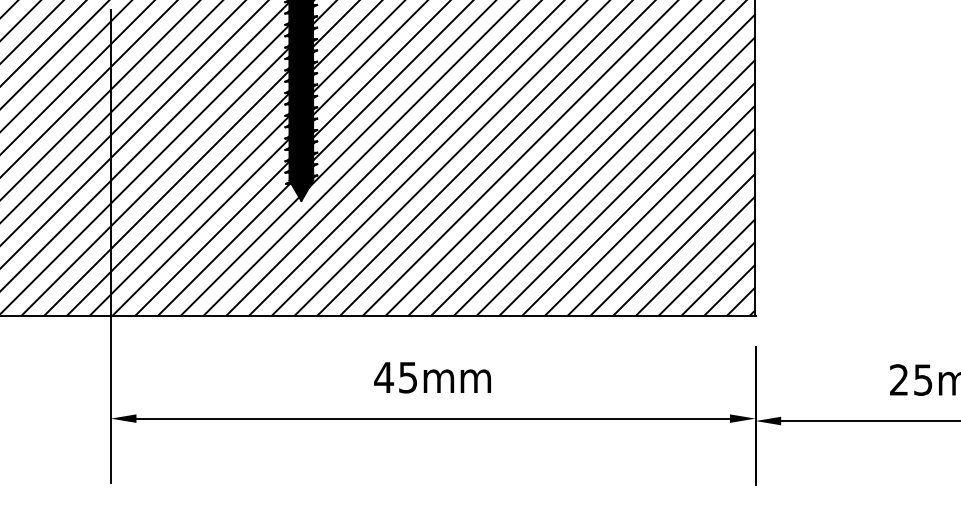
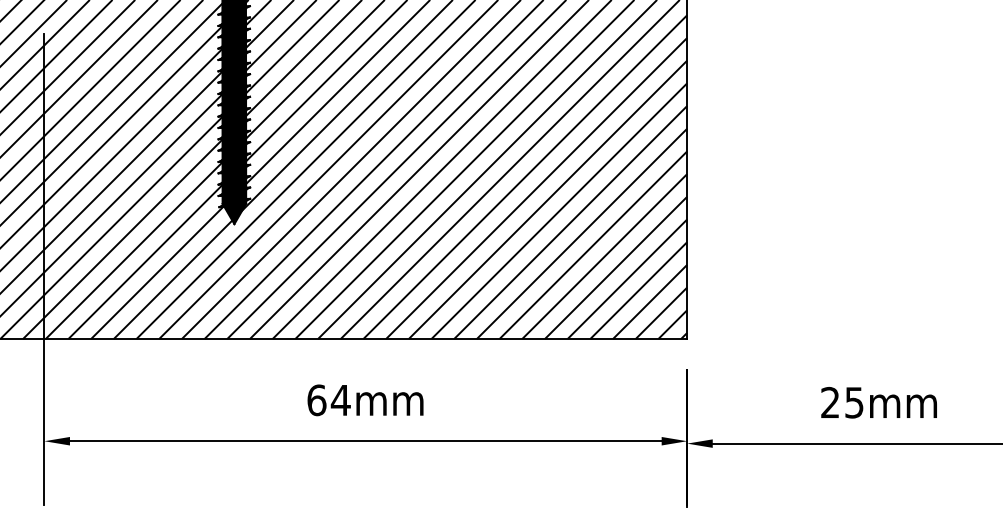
text: (395, 377) -> (328, 400), 45mm -> 64mm

